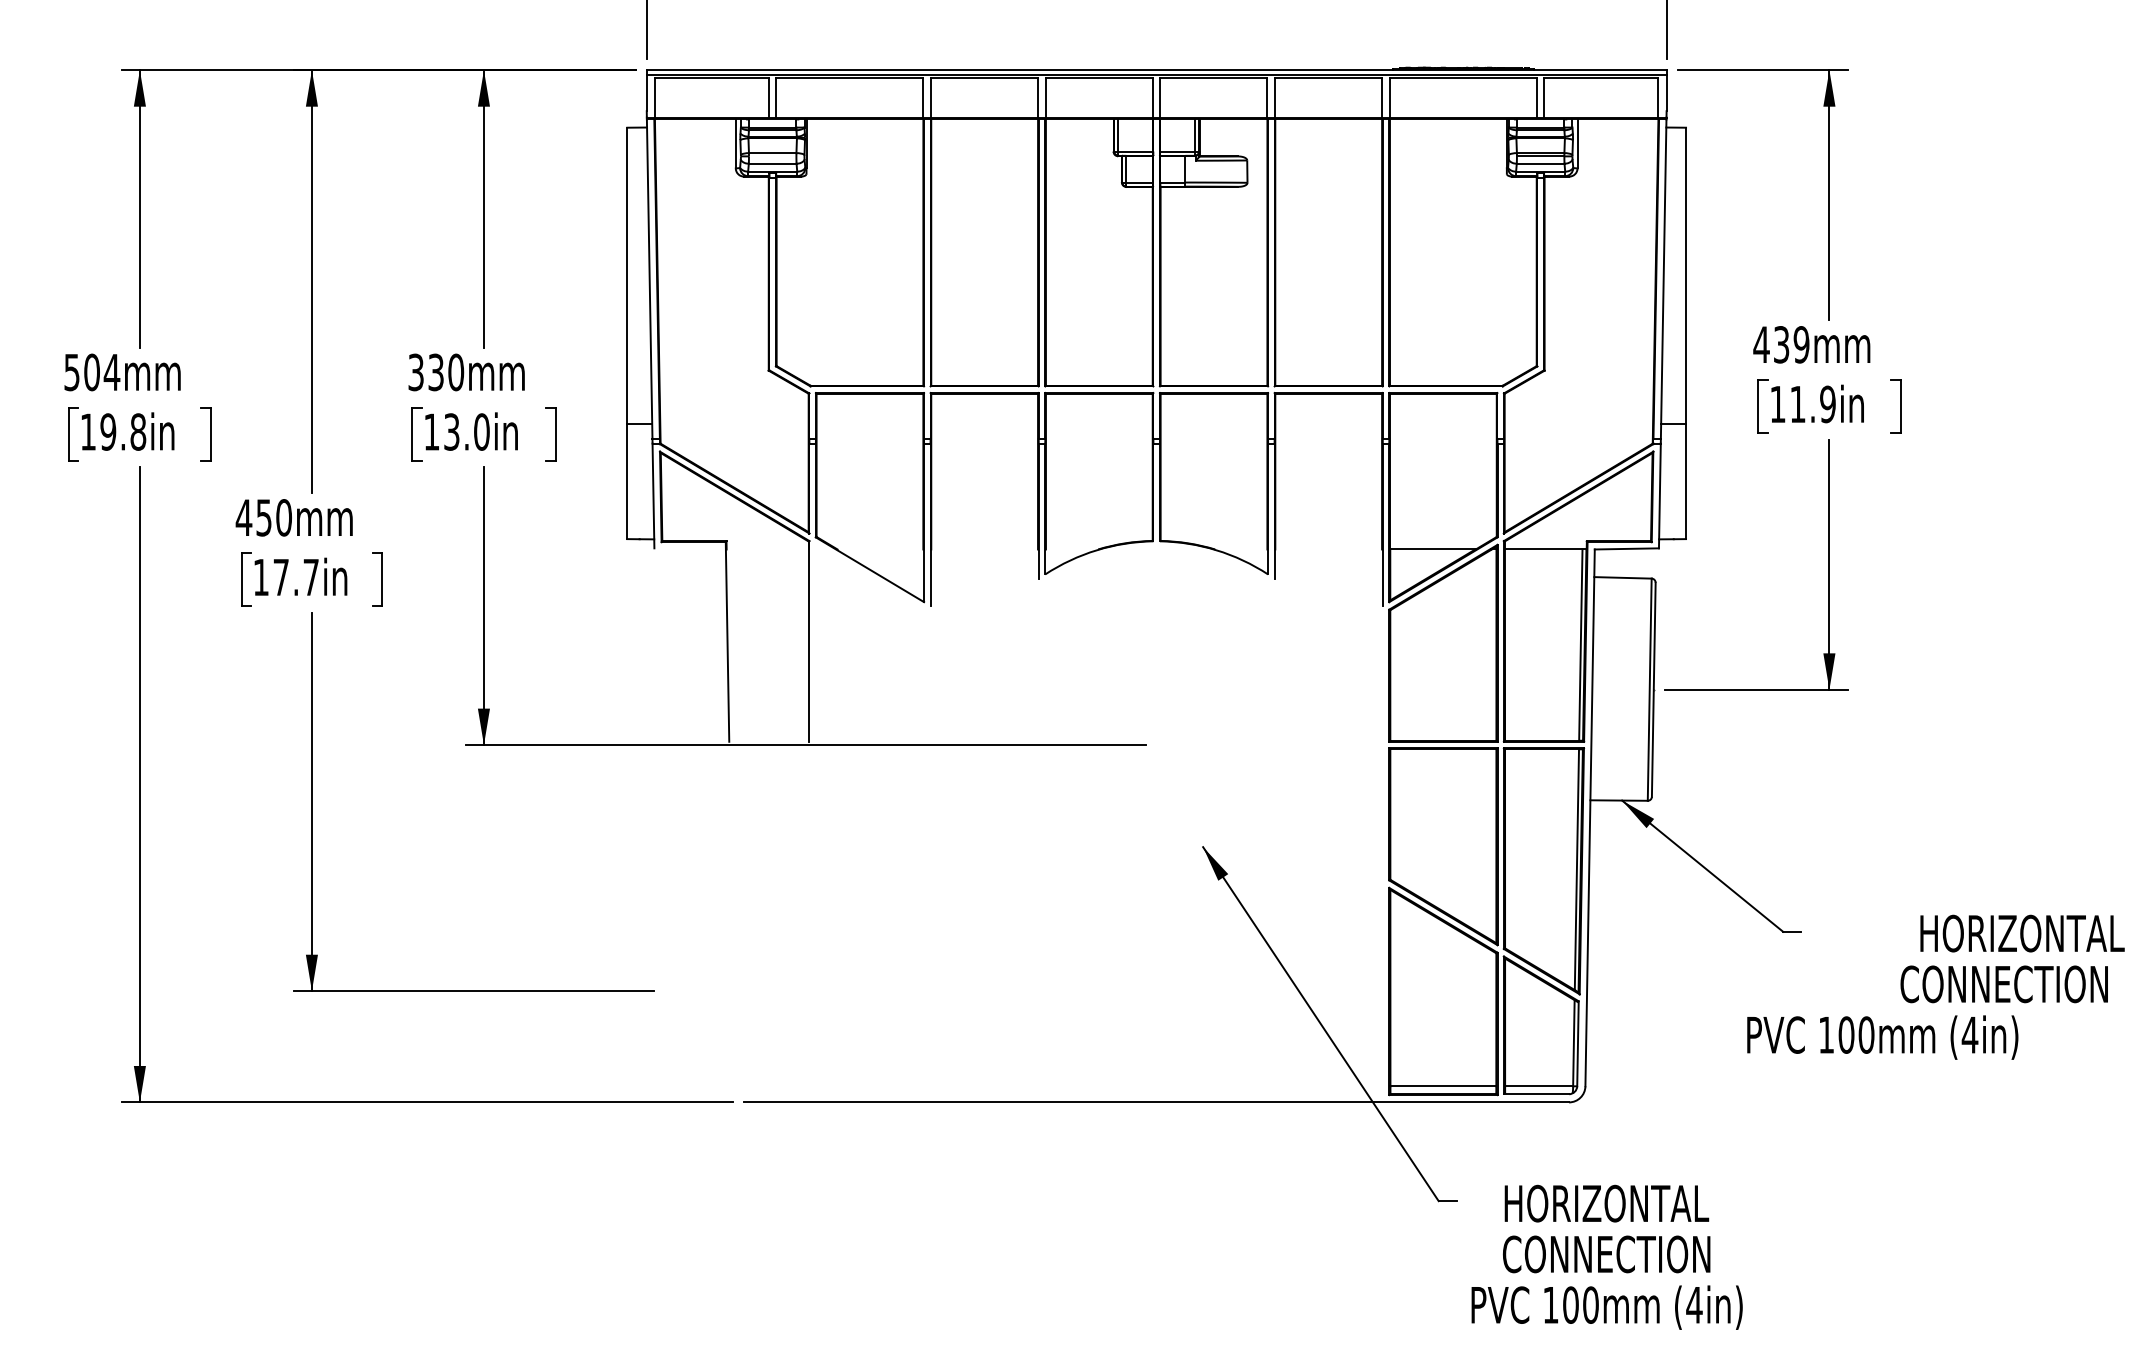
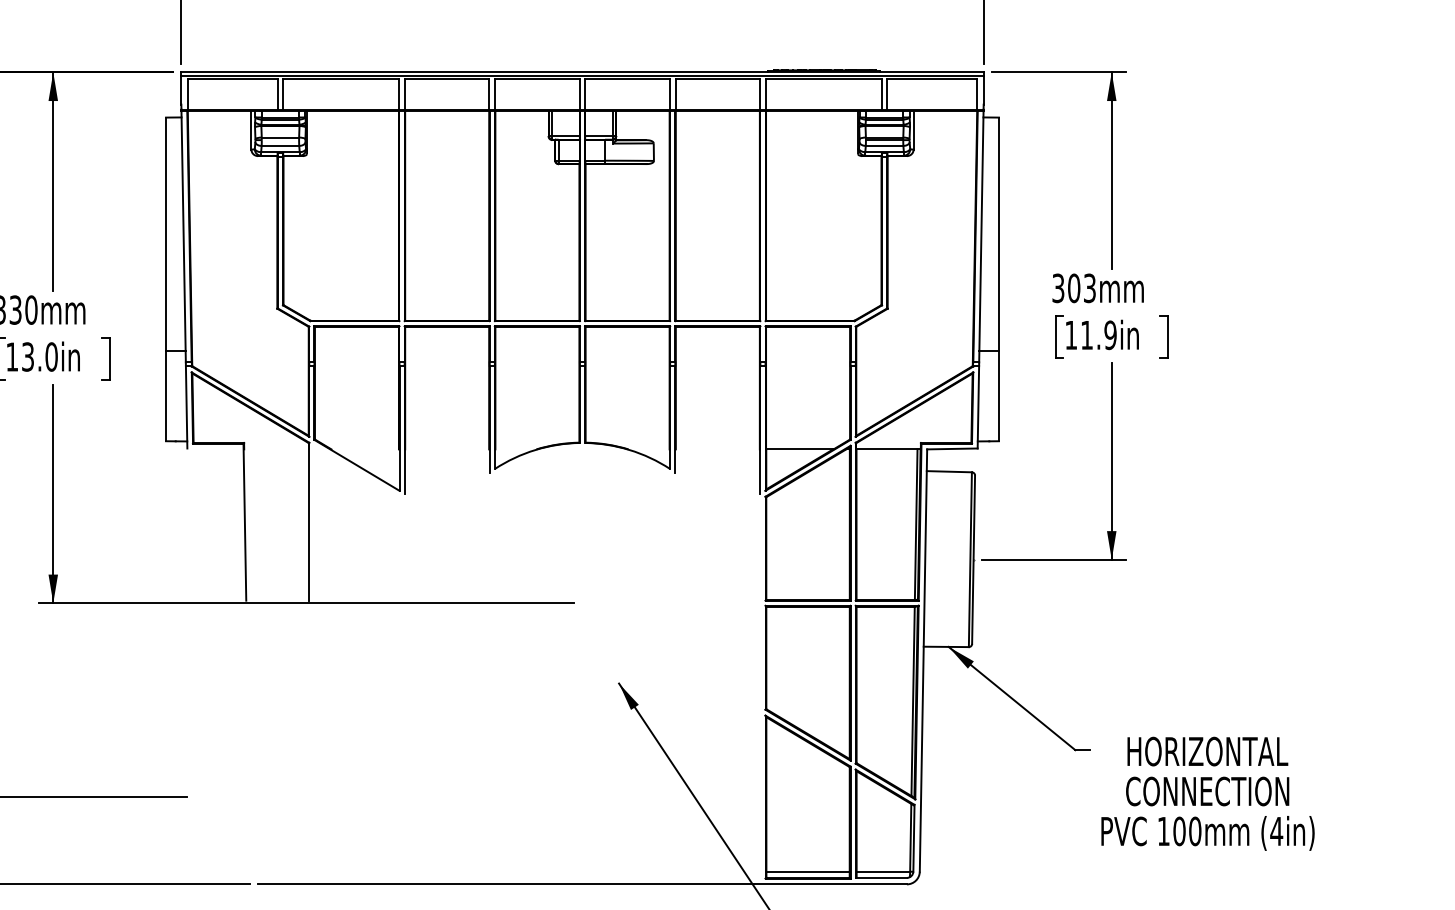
text: (1781, 344) -> (1074, 288), 439mm -> 303mm
text: (2022, 933) -> (1207, 751), moved
text: (2003, 984) -> (1207, 791), moved
text: (1882, 1037) -> (1207, 833), moved

